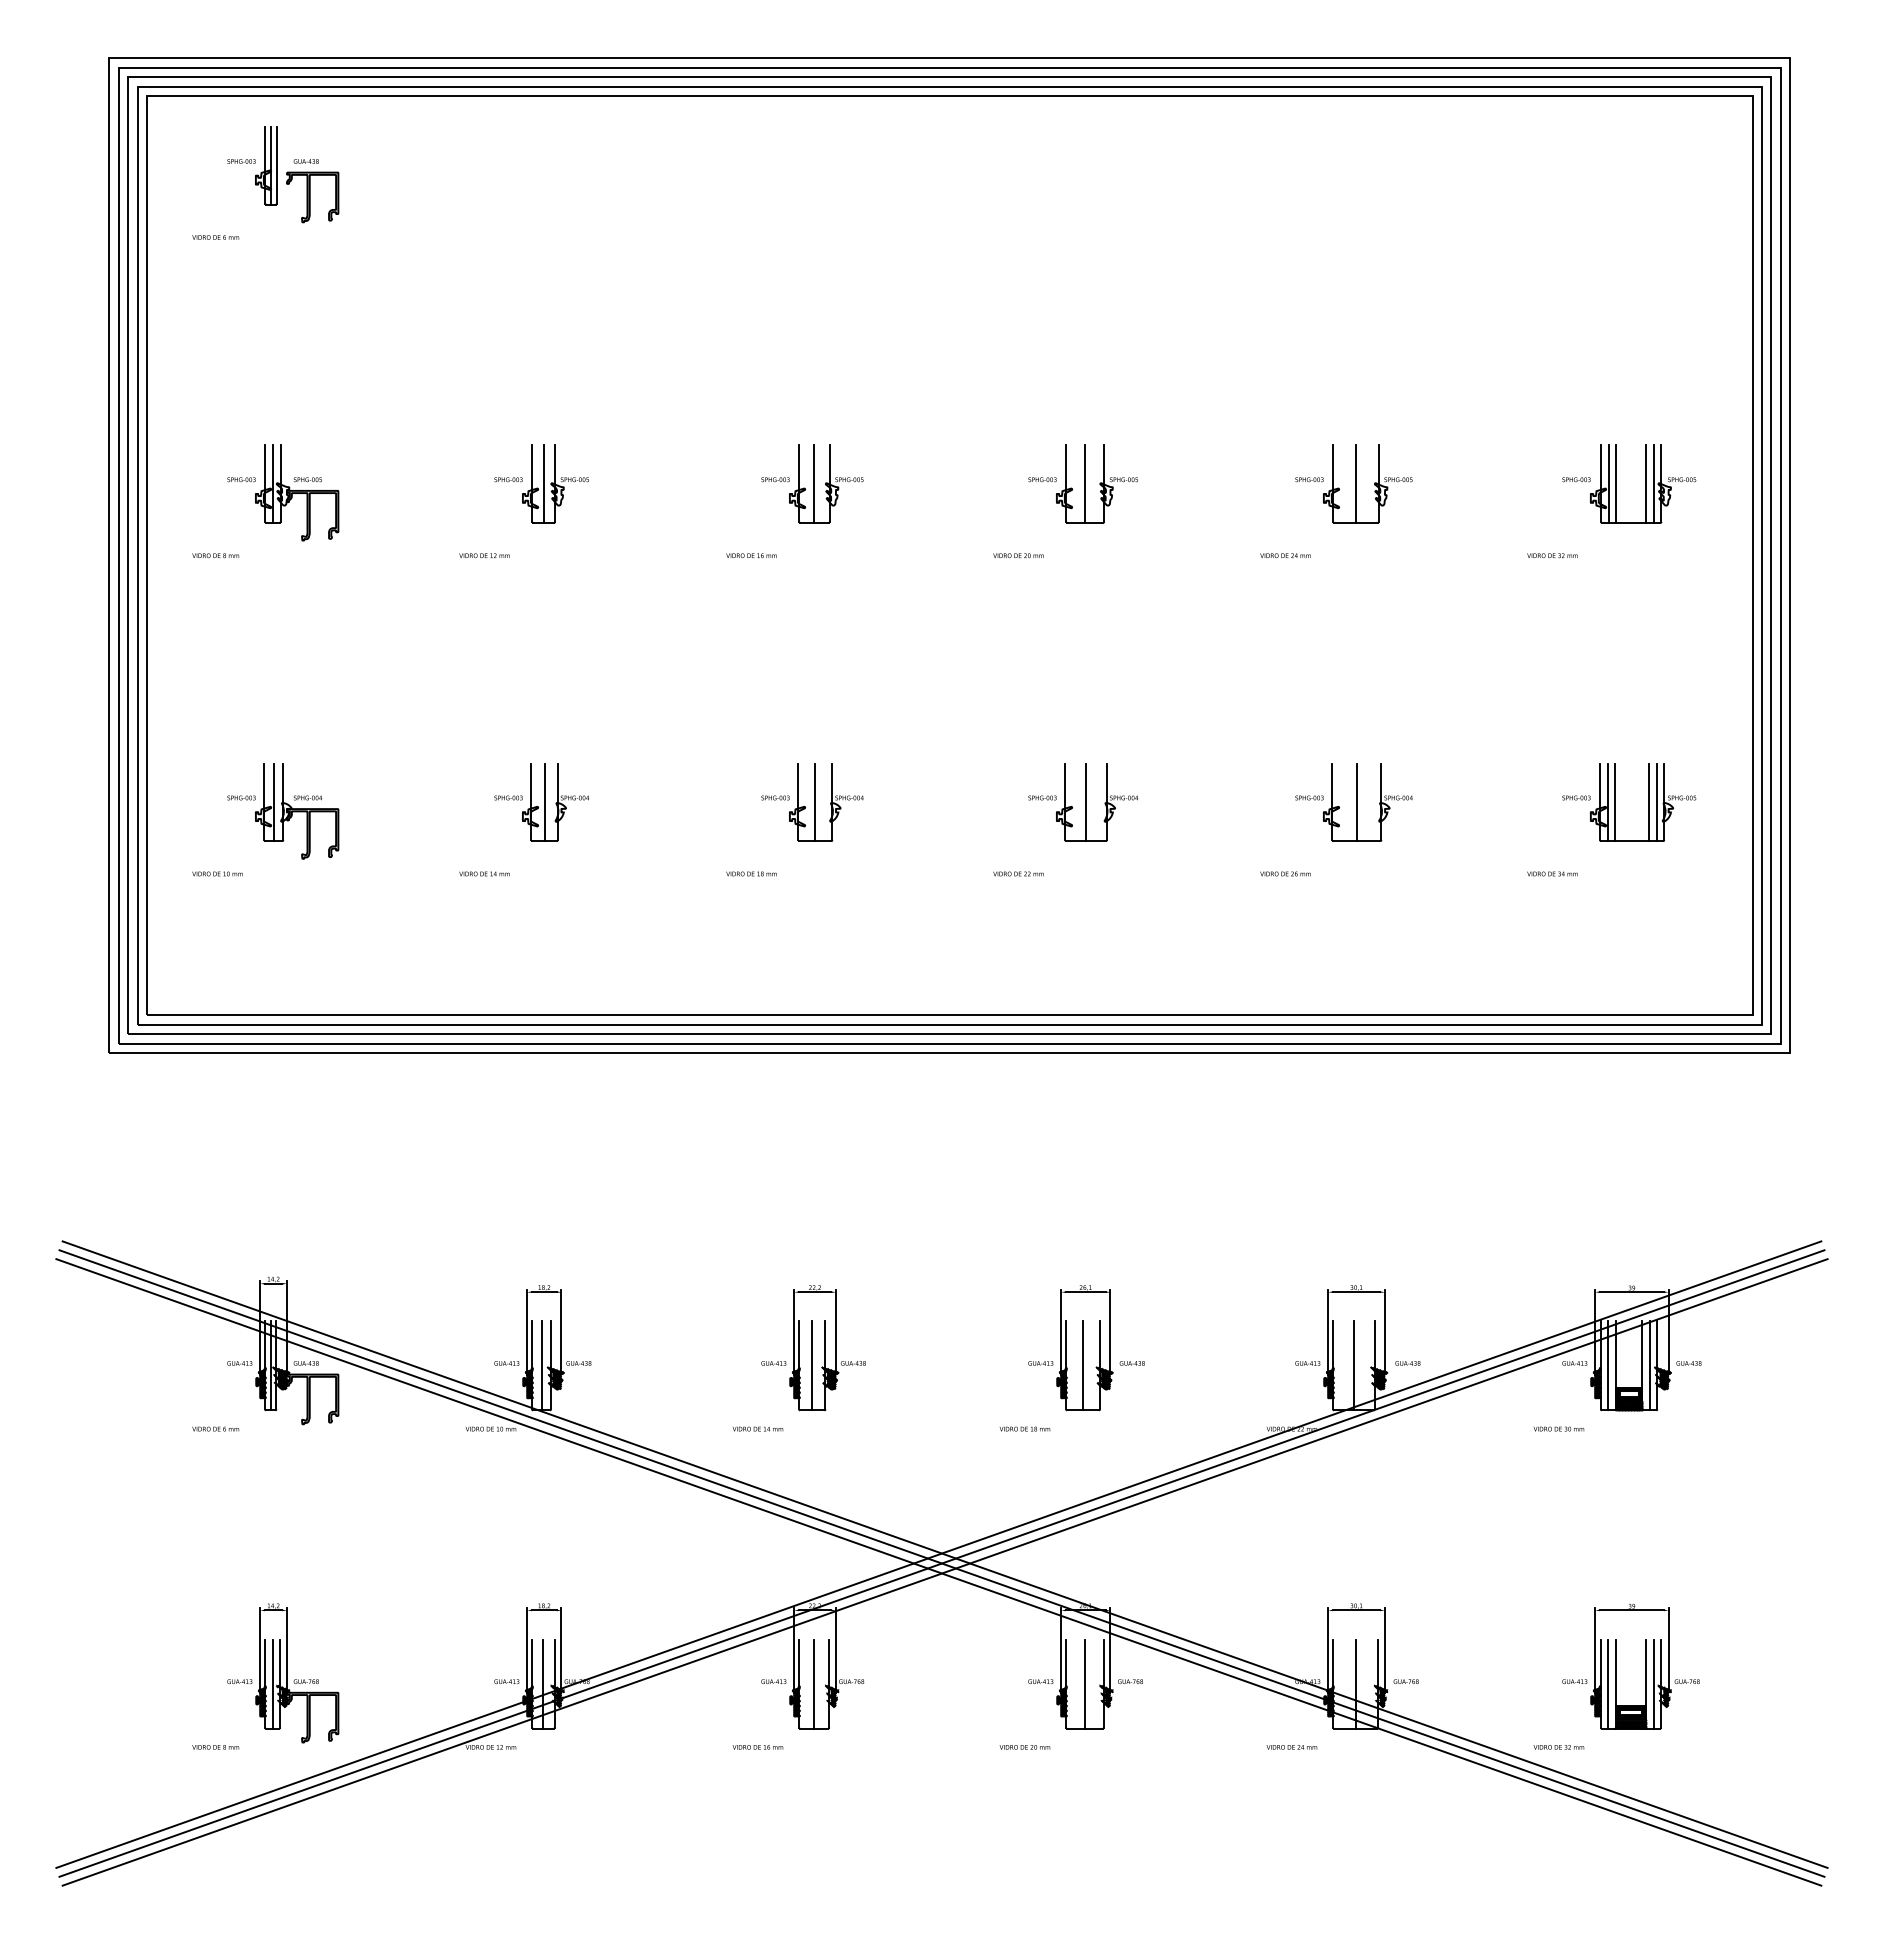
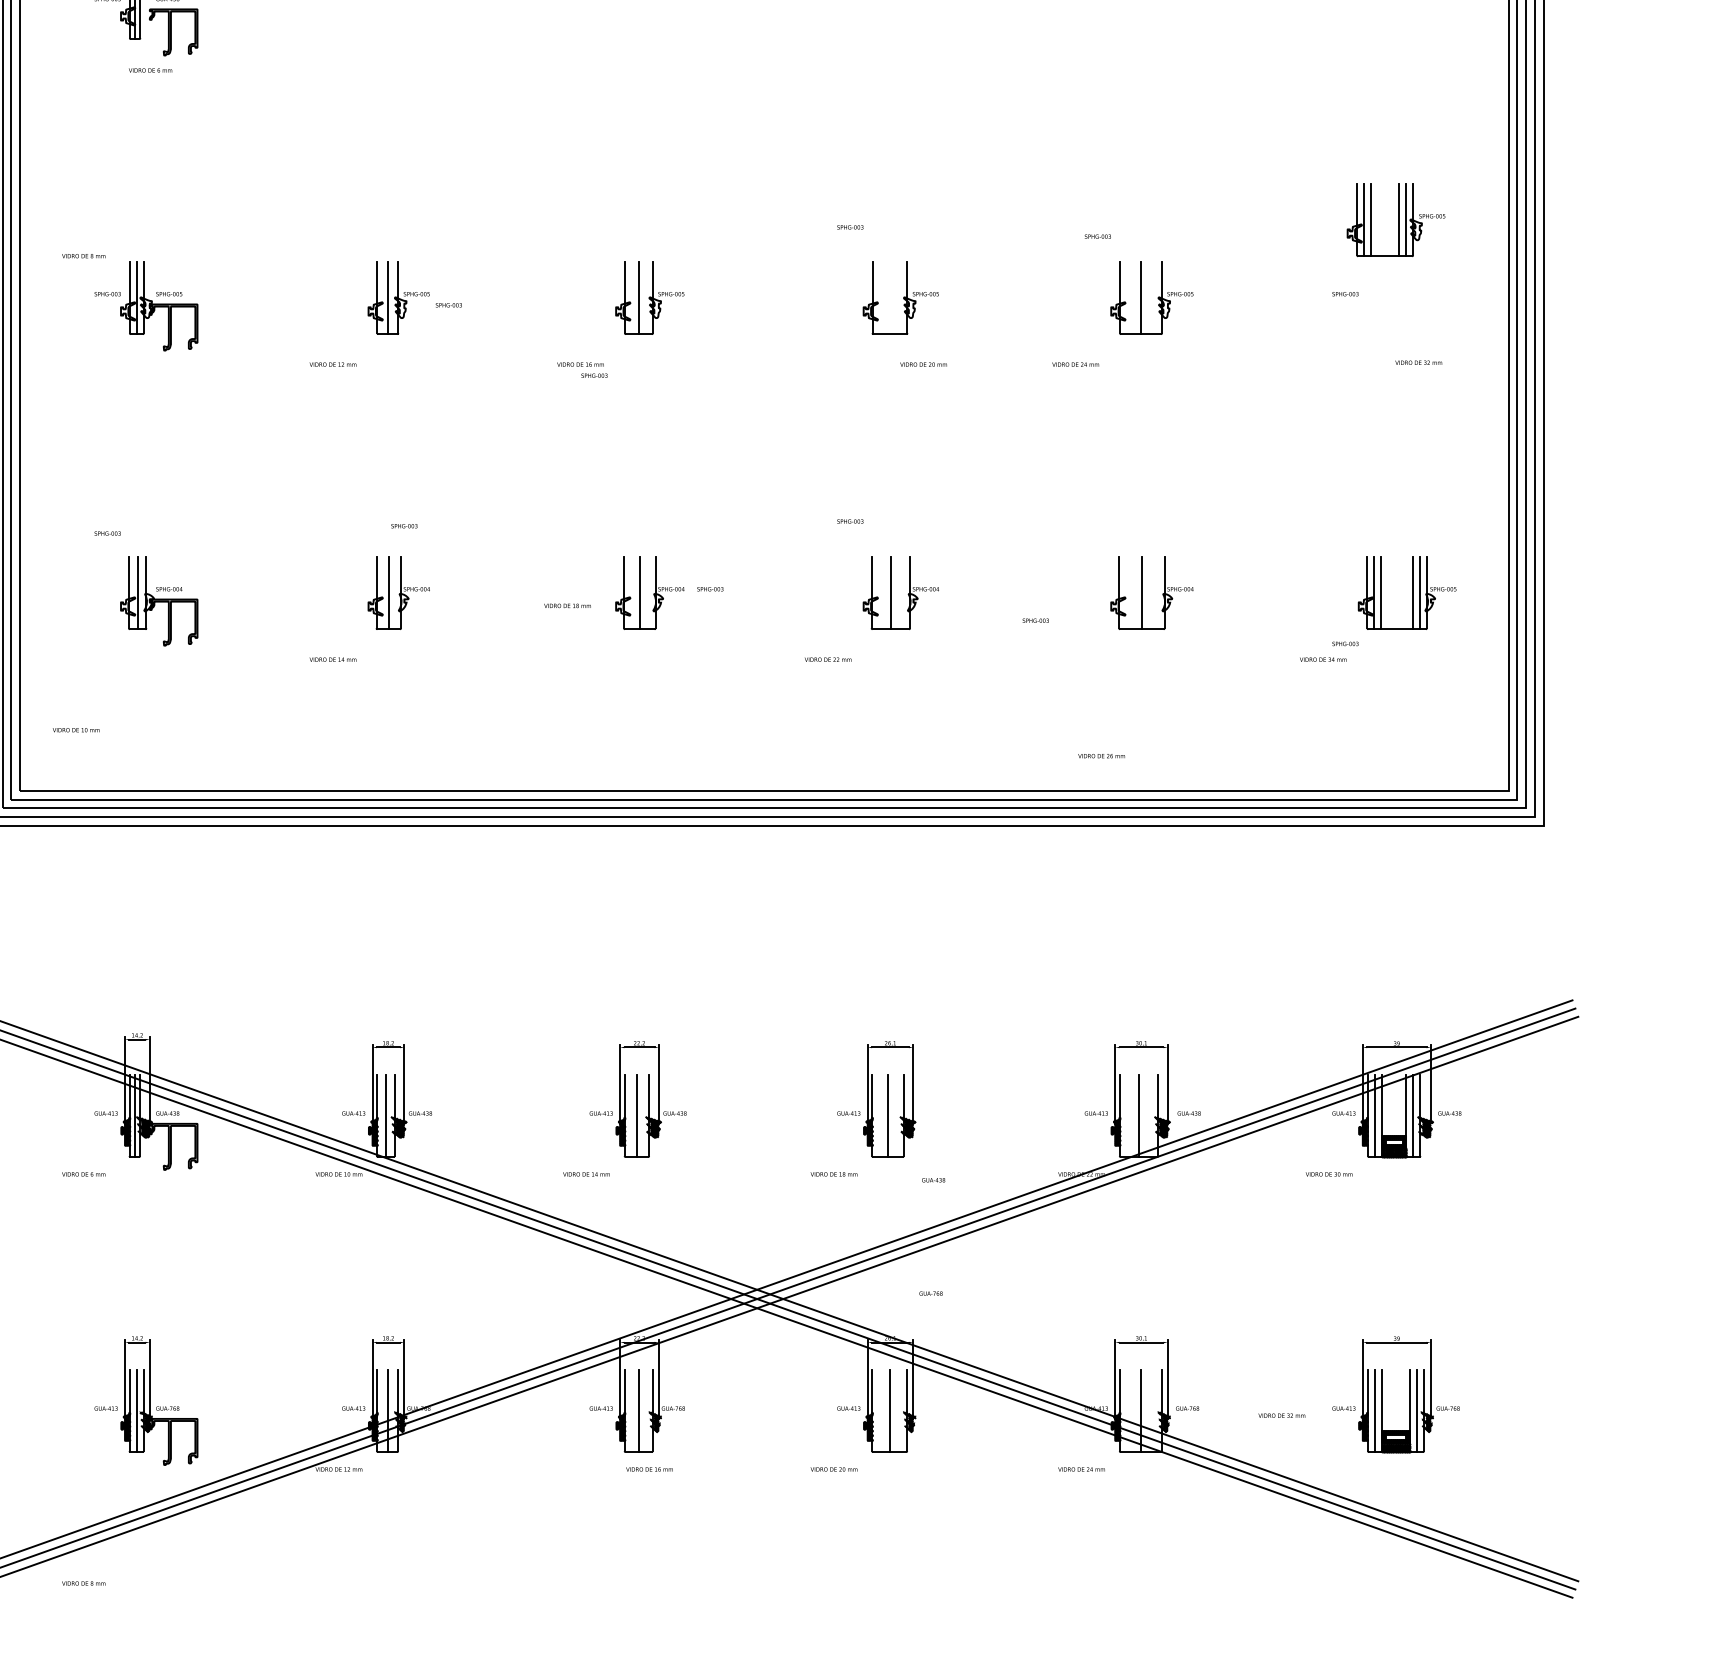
text: (215, 237) -> (150, 70), moved
text: (508, 479) -> (448, 305), moved
text: (775, 479) -> (594, 375), moved
text: (1042, 479) -> (850, 227), moved
text: (1309, 479) -> (1097, 236), moved
line: (1085, 483) -> (890, 297), removed
part: (1643, 483) -> (1396, 219), moved
text: (215, 555) -> (83, 255), moved
text: (1018, 555) -> (923, 364), moved
text: (1552, 555) -> (1418, 362), moved
text: (241, 797) -> (107, 533), moved
text: (508, 797) -> (404, 525), moved
text: (775, 797) -> (710, 588), moved
text: (1042, 797) -> (850, 521), moved
text: (1309, 797) -> (1035, 620), moved
text: (1576, 797) -> (1345, 643), moved
text: (217, 873) -> (76, 729), moved
text: (751, 873) -> (567, 605), moved
text: (1285, 873) -> (1101, 755), moved
text: (1131, 1363) -> (932, 1180), moved
text: (1130, 1681) -> (931, 1293), moved
text: (215, 1747) -> (83, 1583), moved
text: (757, 1747) -> (649, 1469), moved
text: (1558, 1747) -> (1281, 1415), moved

